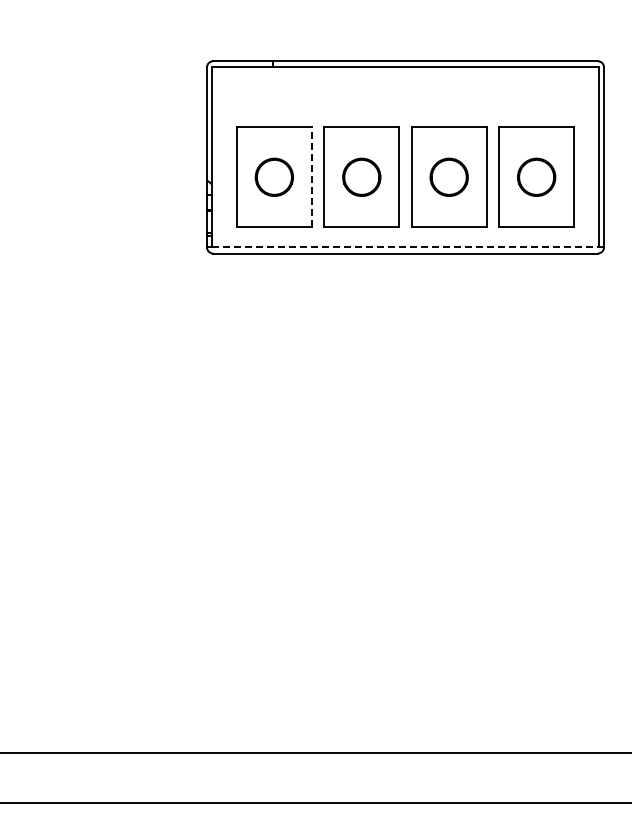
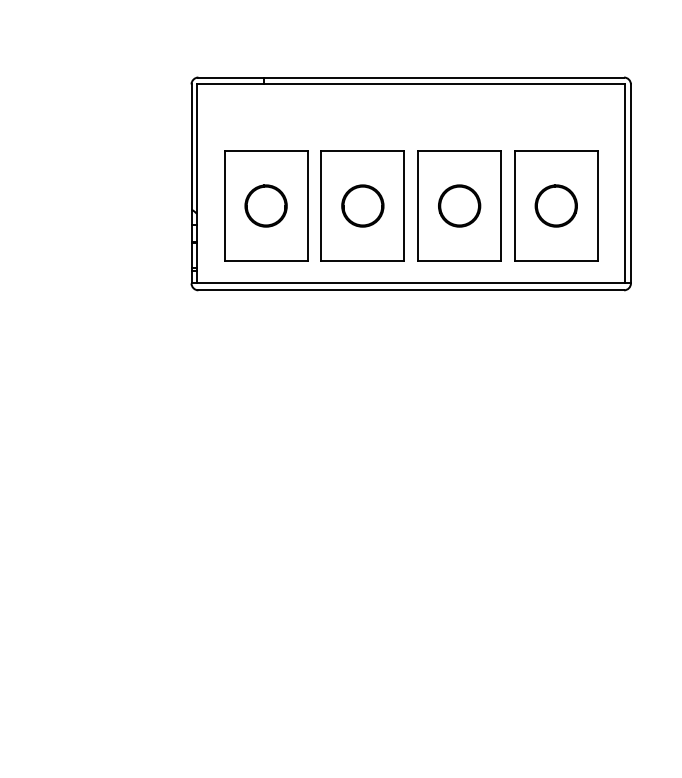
line: (311, 177) -> (307, 206), dashed -> solid
line: (405, 247) -> (411, 283), dashed -> solid

